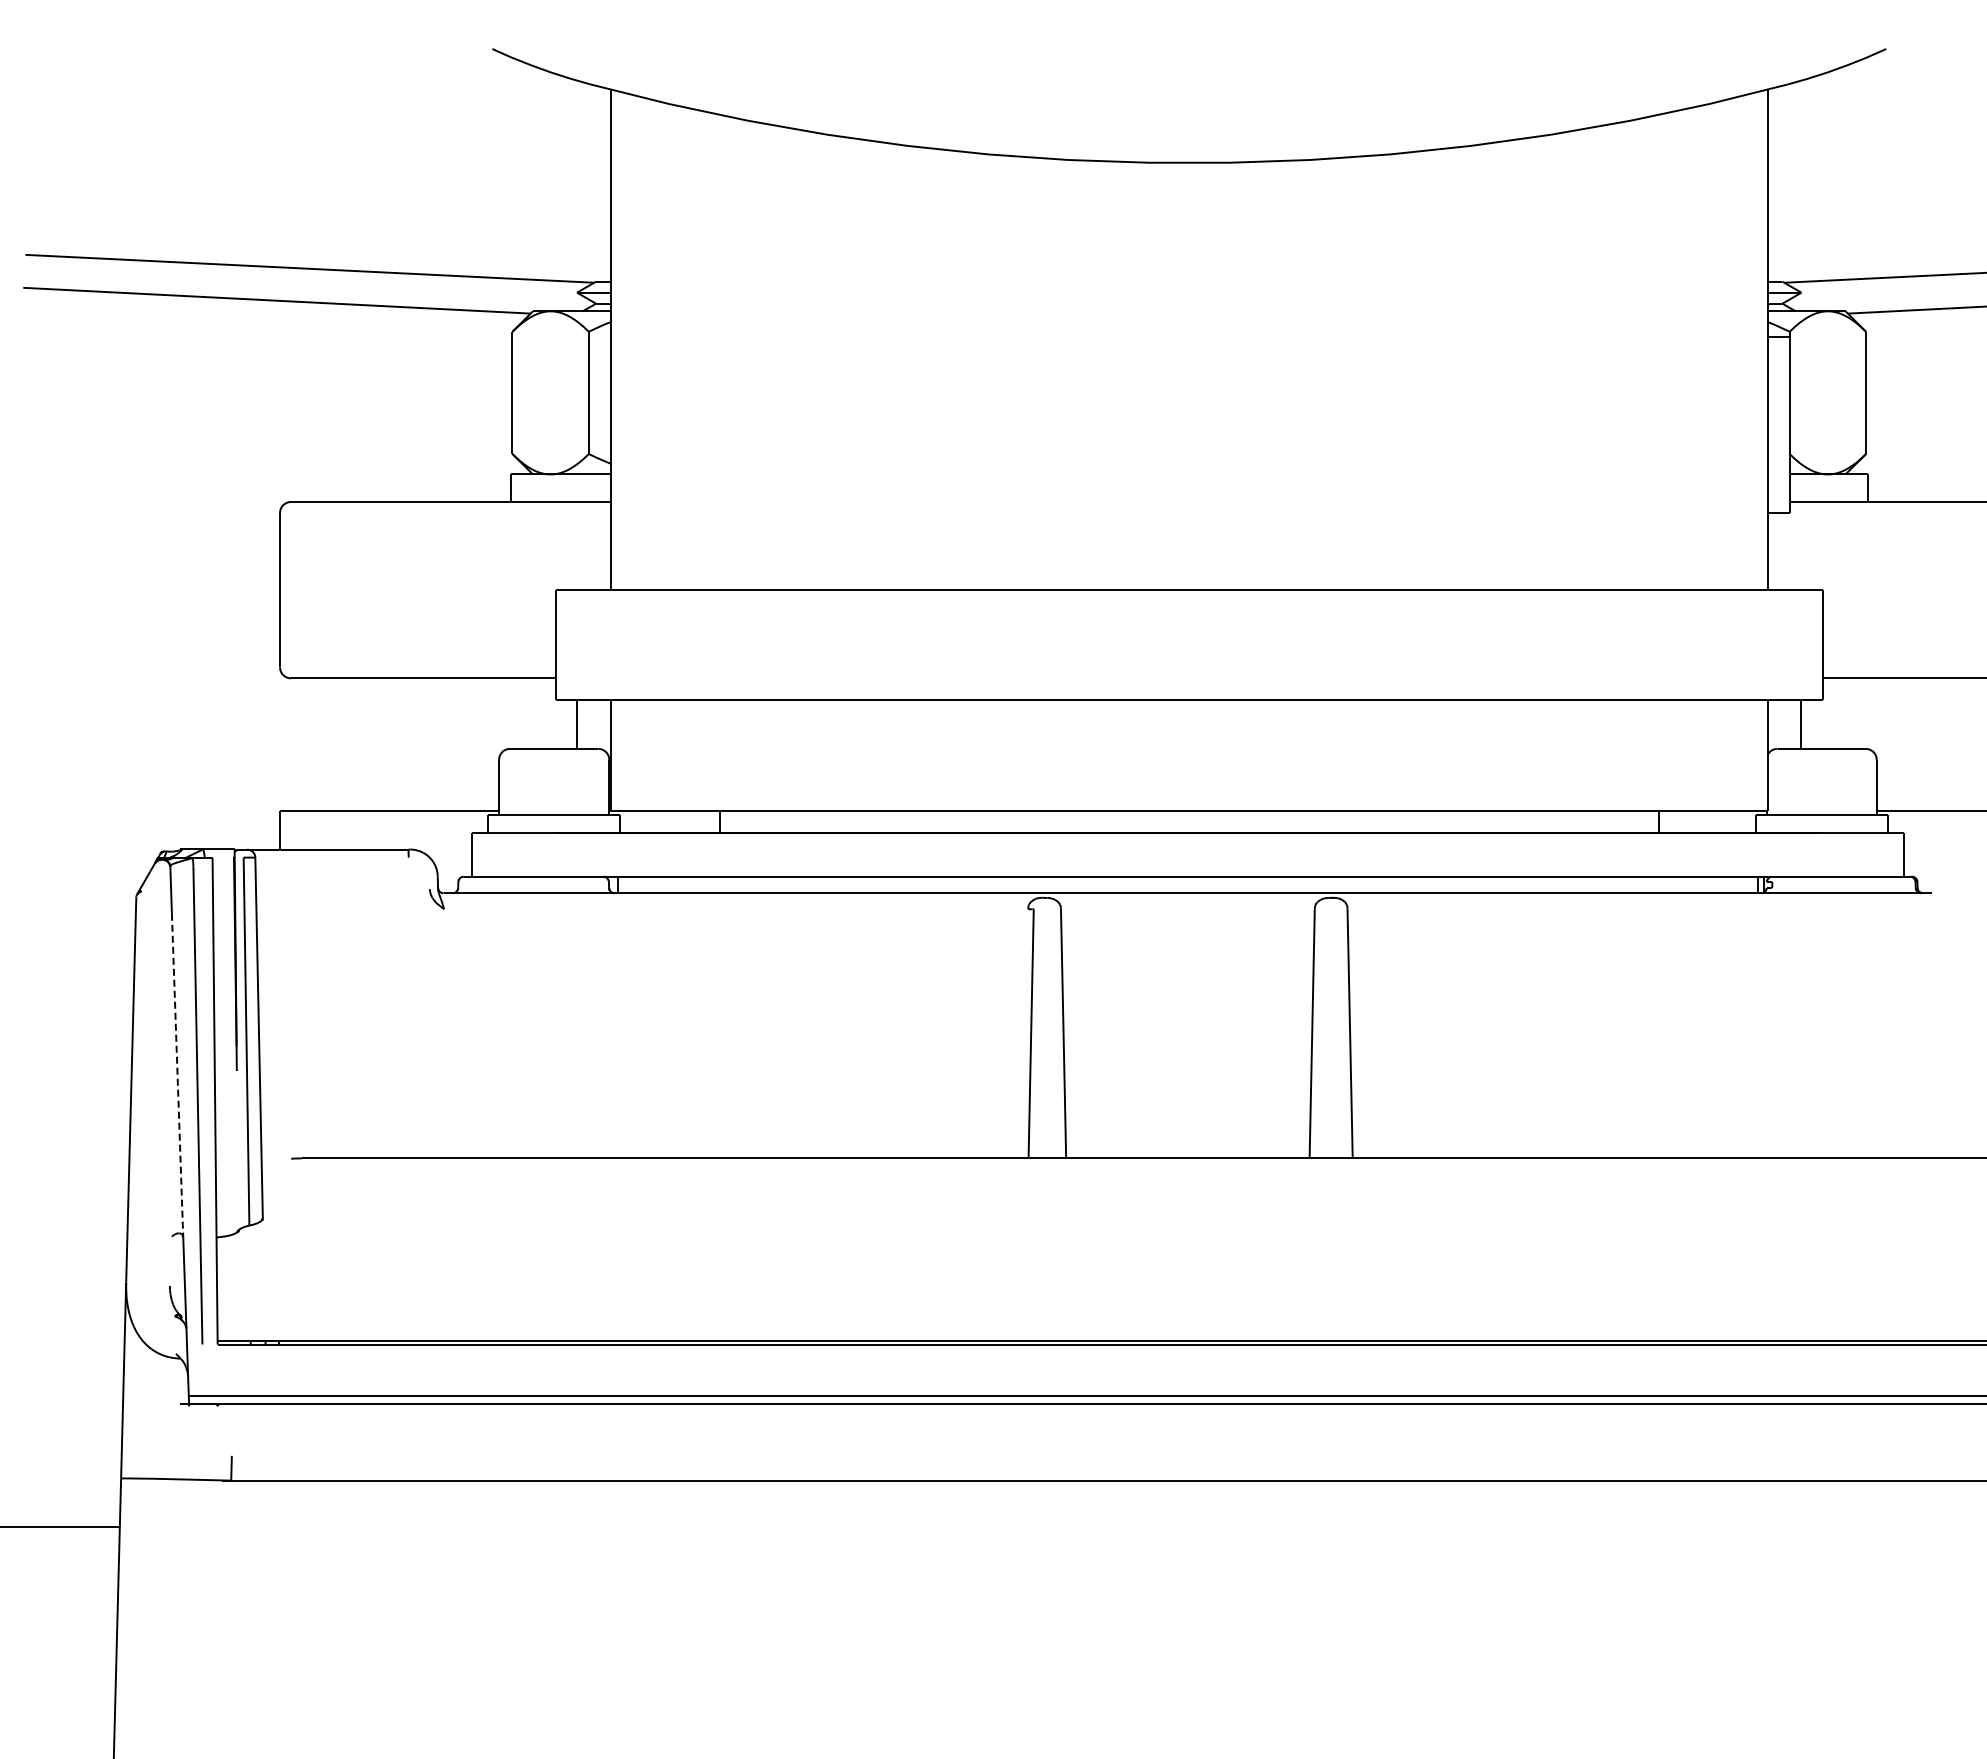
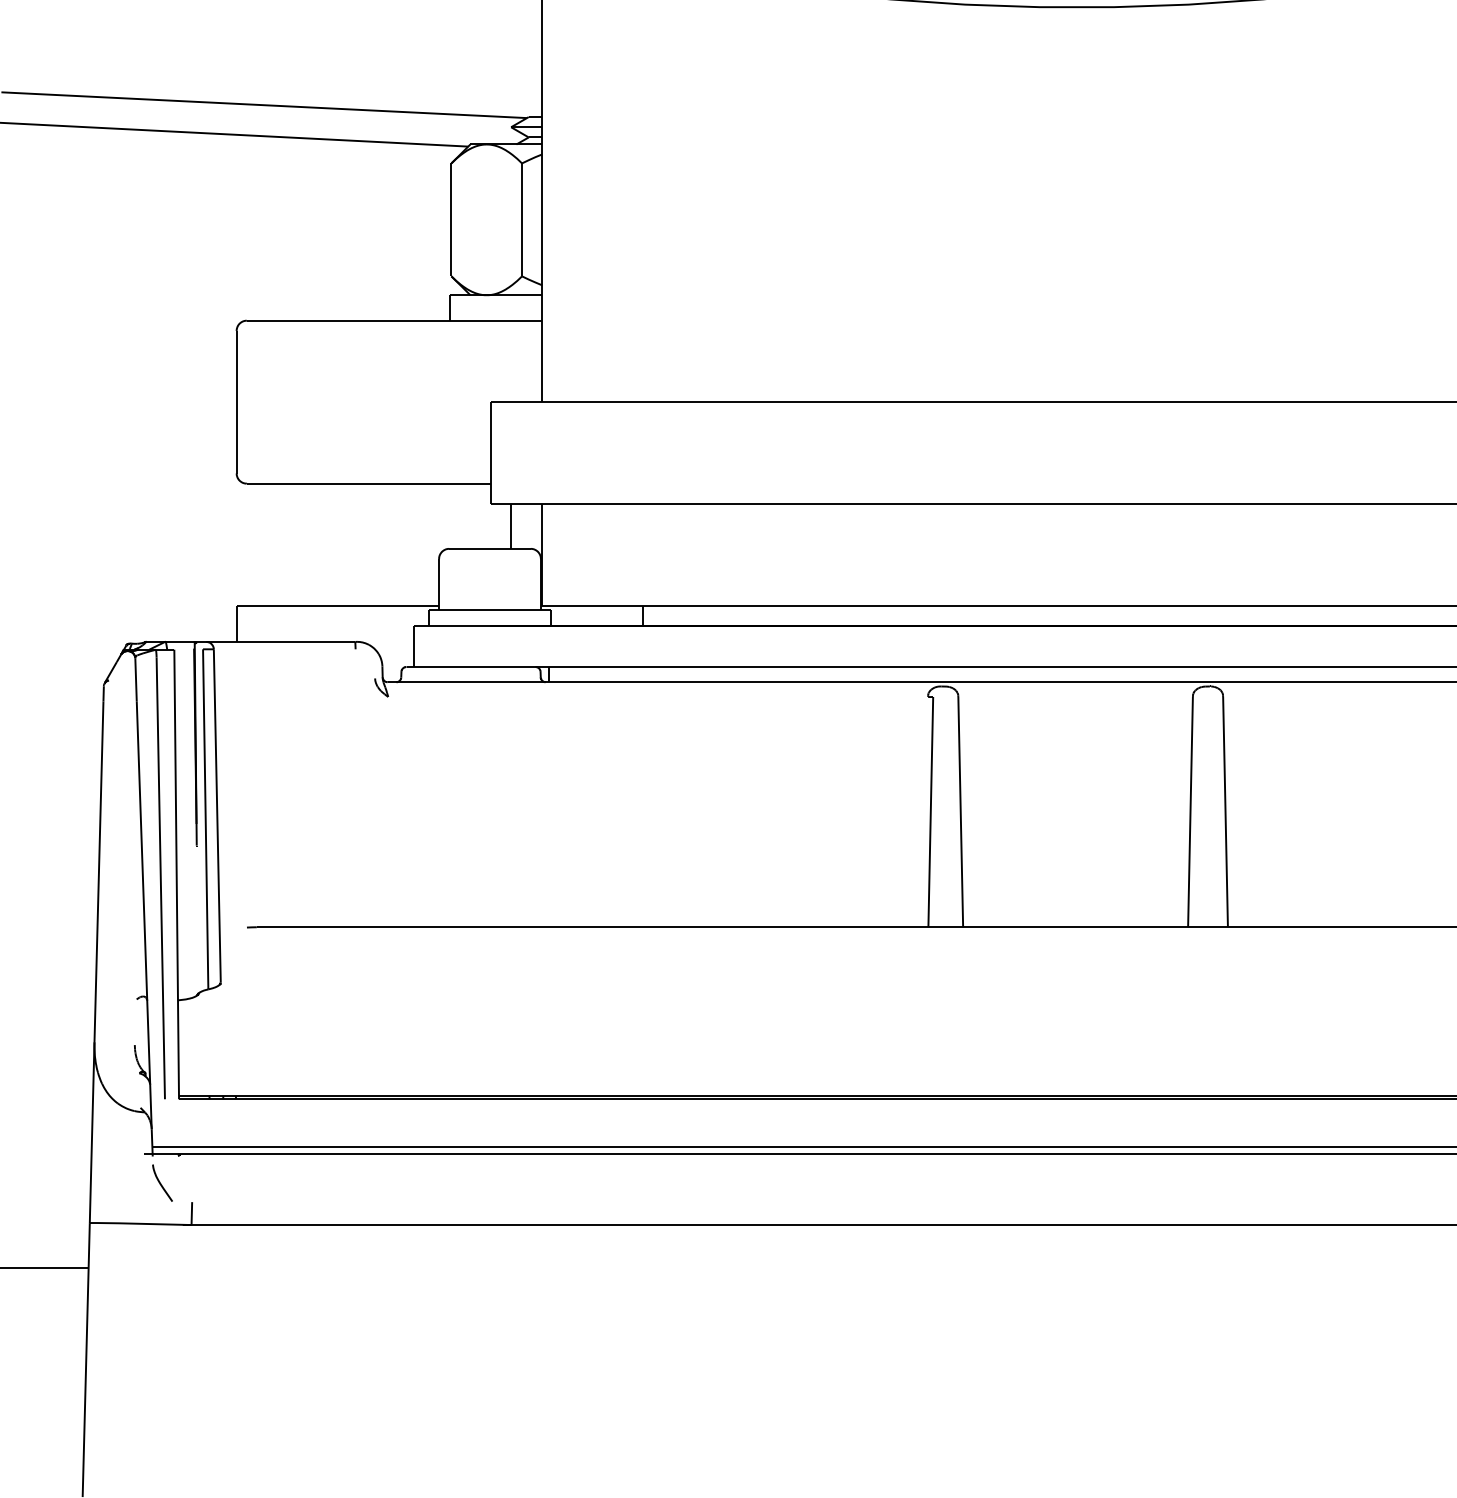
line: (177, 1076) -> (141, 851), dashed -> solid
curve: (198, 1435) -> (161, 1183), added

